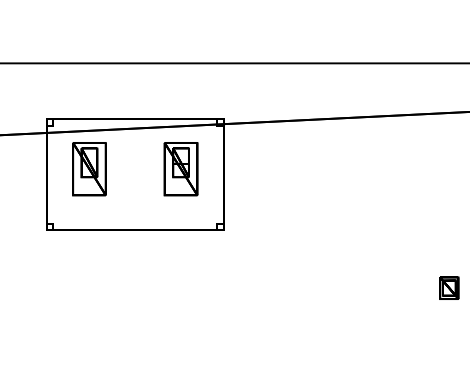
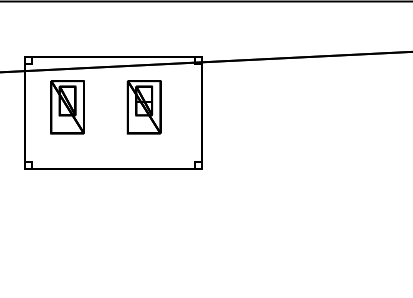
part: (180, 169) -> (143, 107), moved

